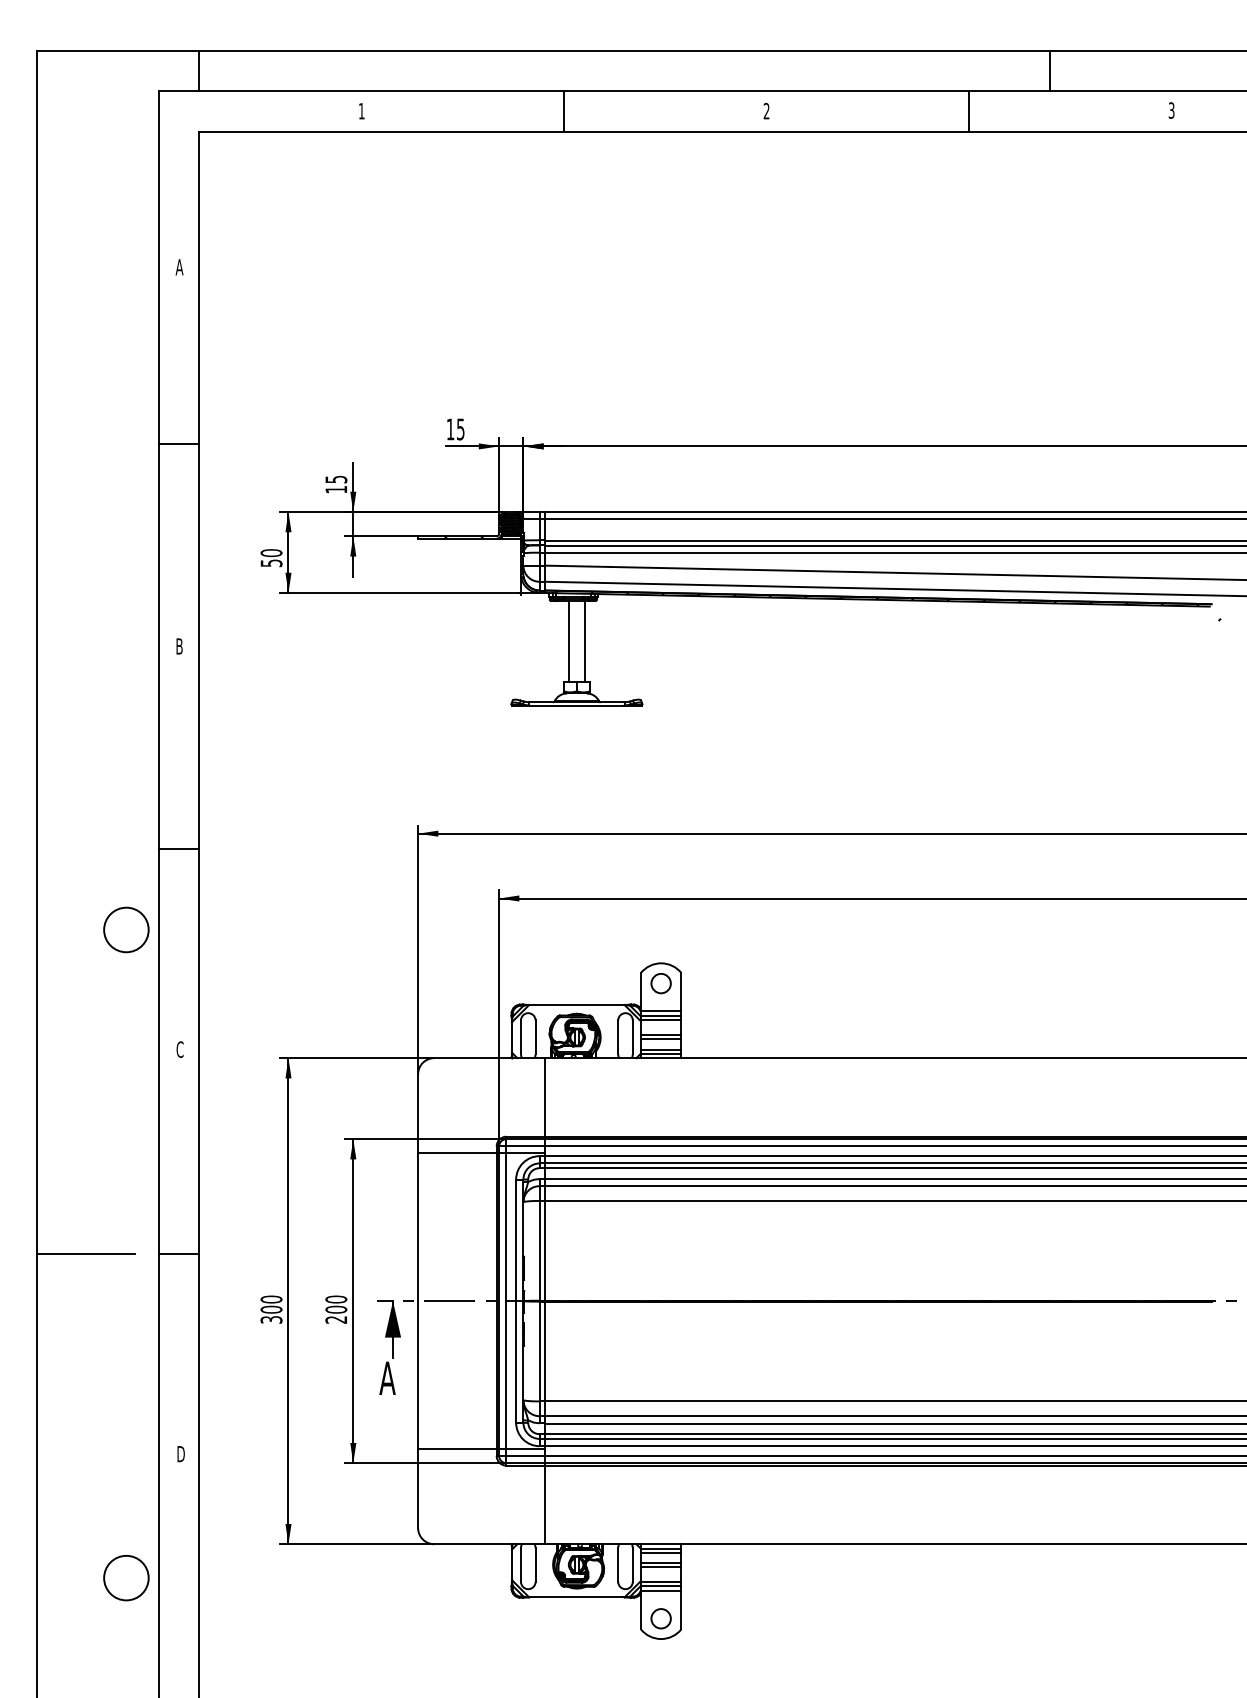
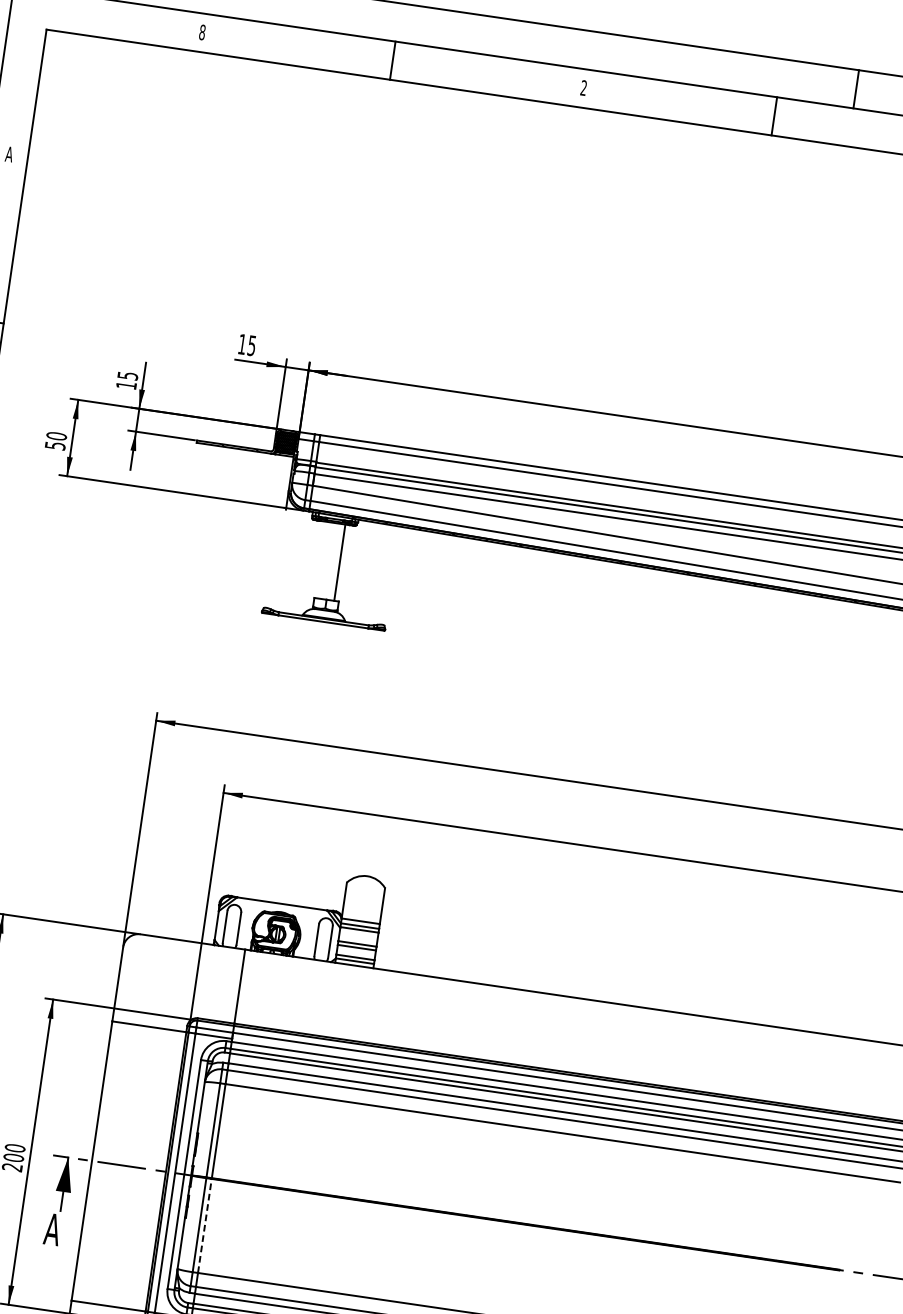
text: (361, 111) -> (202, 32), 1 -> 8
line: (568, 641) -> (324, 560), removed
circle: (660, 983) -> (363, 895), removed
line: (545, 1351) -> (205, 1225), solid -> dashed

